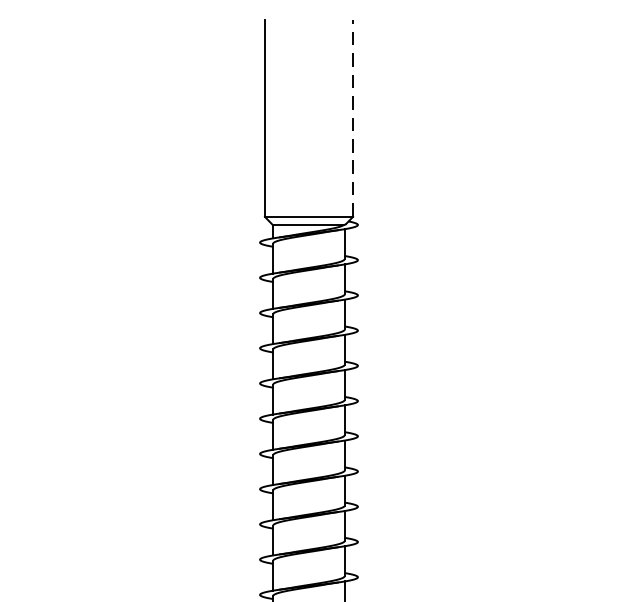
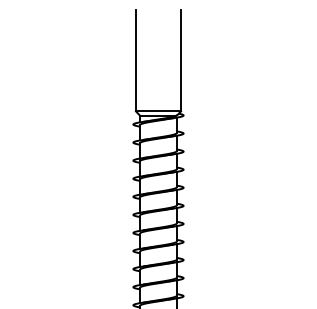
line: (353, 117) -> (181, 60), dashed -> solid

